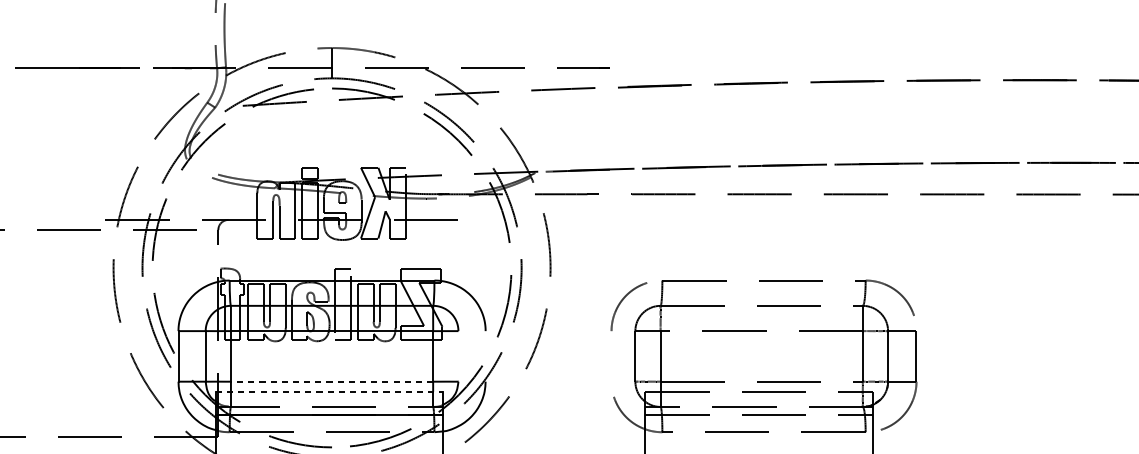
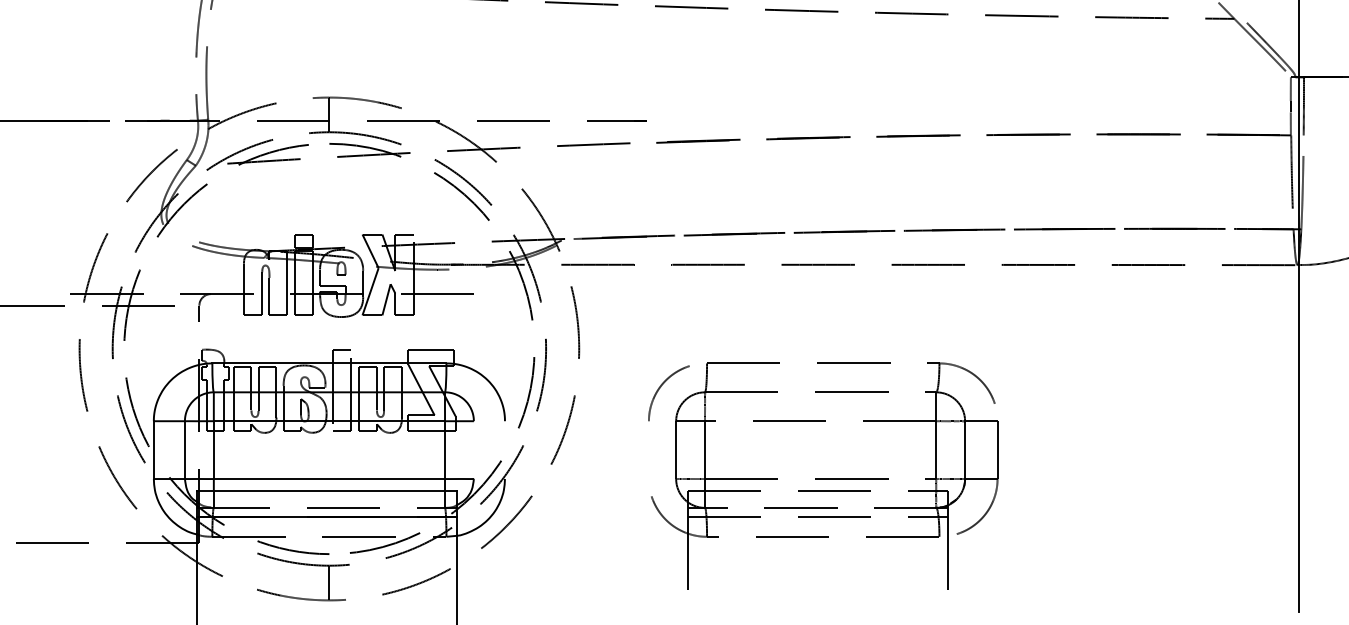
line: (332, 382) -> (329, 479), dashed -> solid
line: (330, 391) -> (327, 490), dashed -> solid

